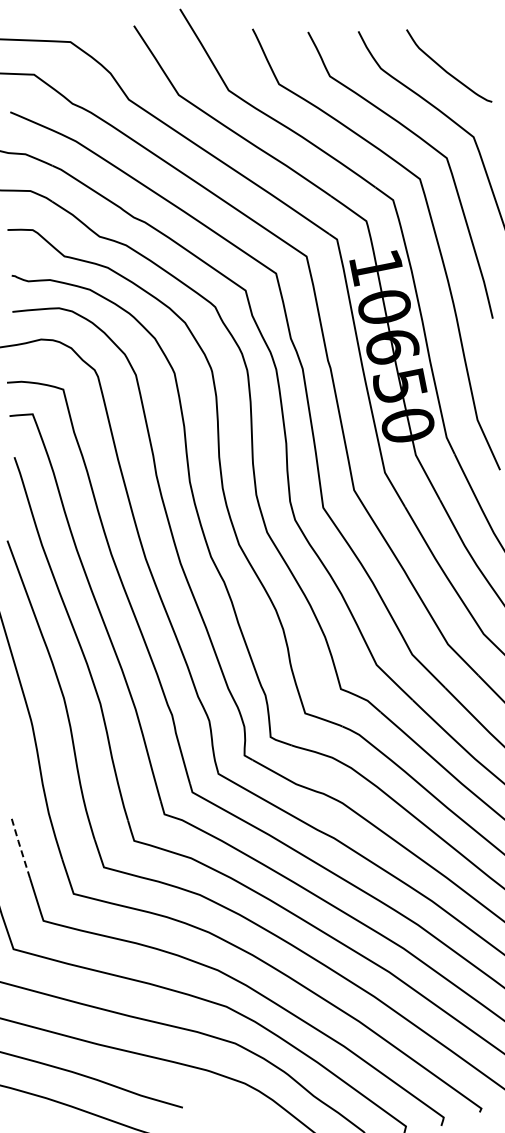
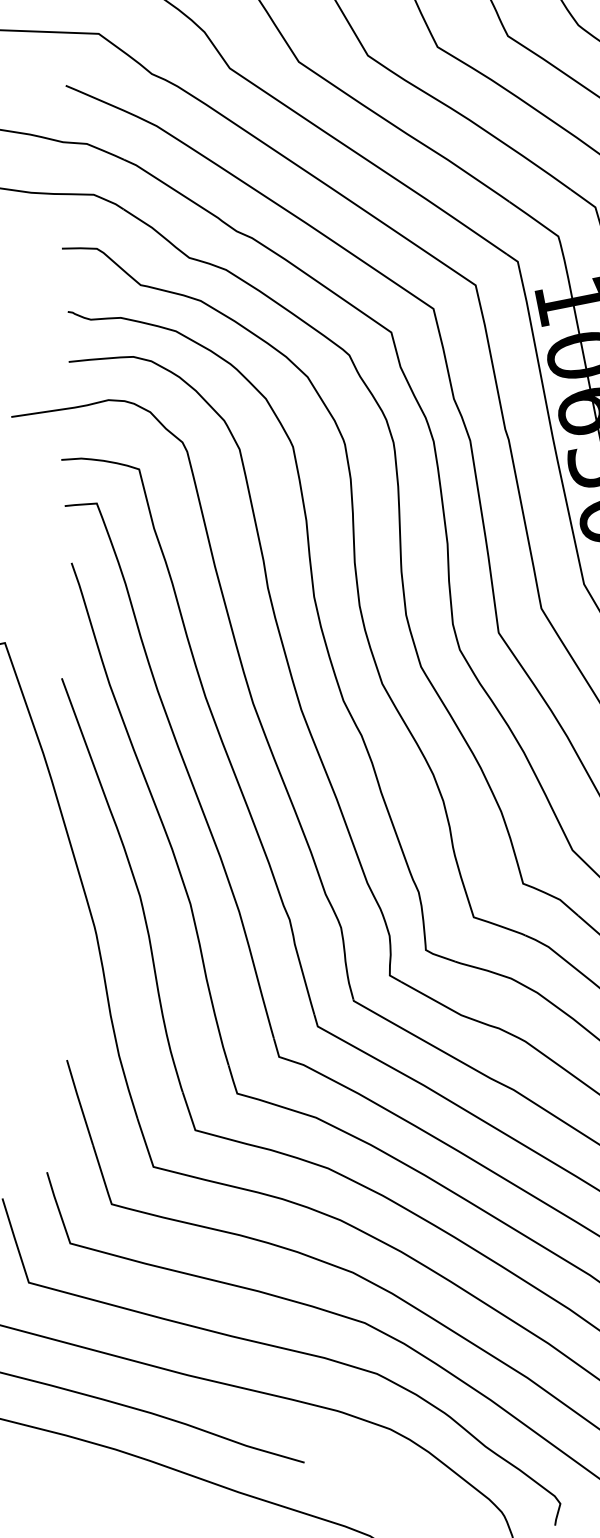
line: (20, 846) -> (79, 1101), dashed -> solid

